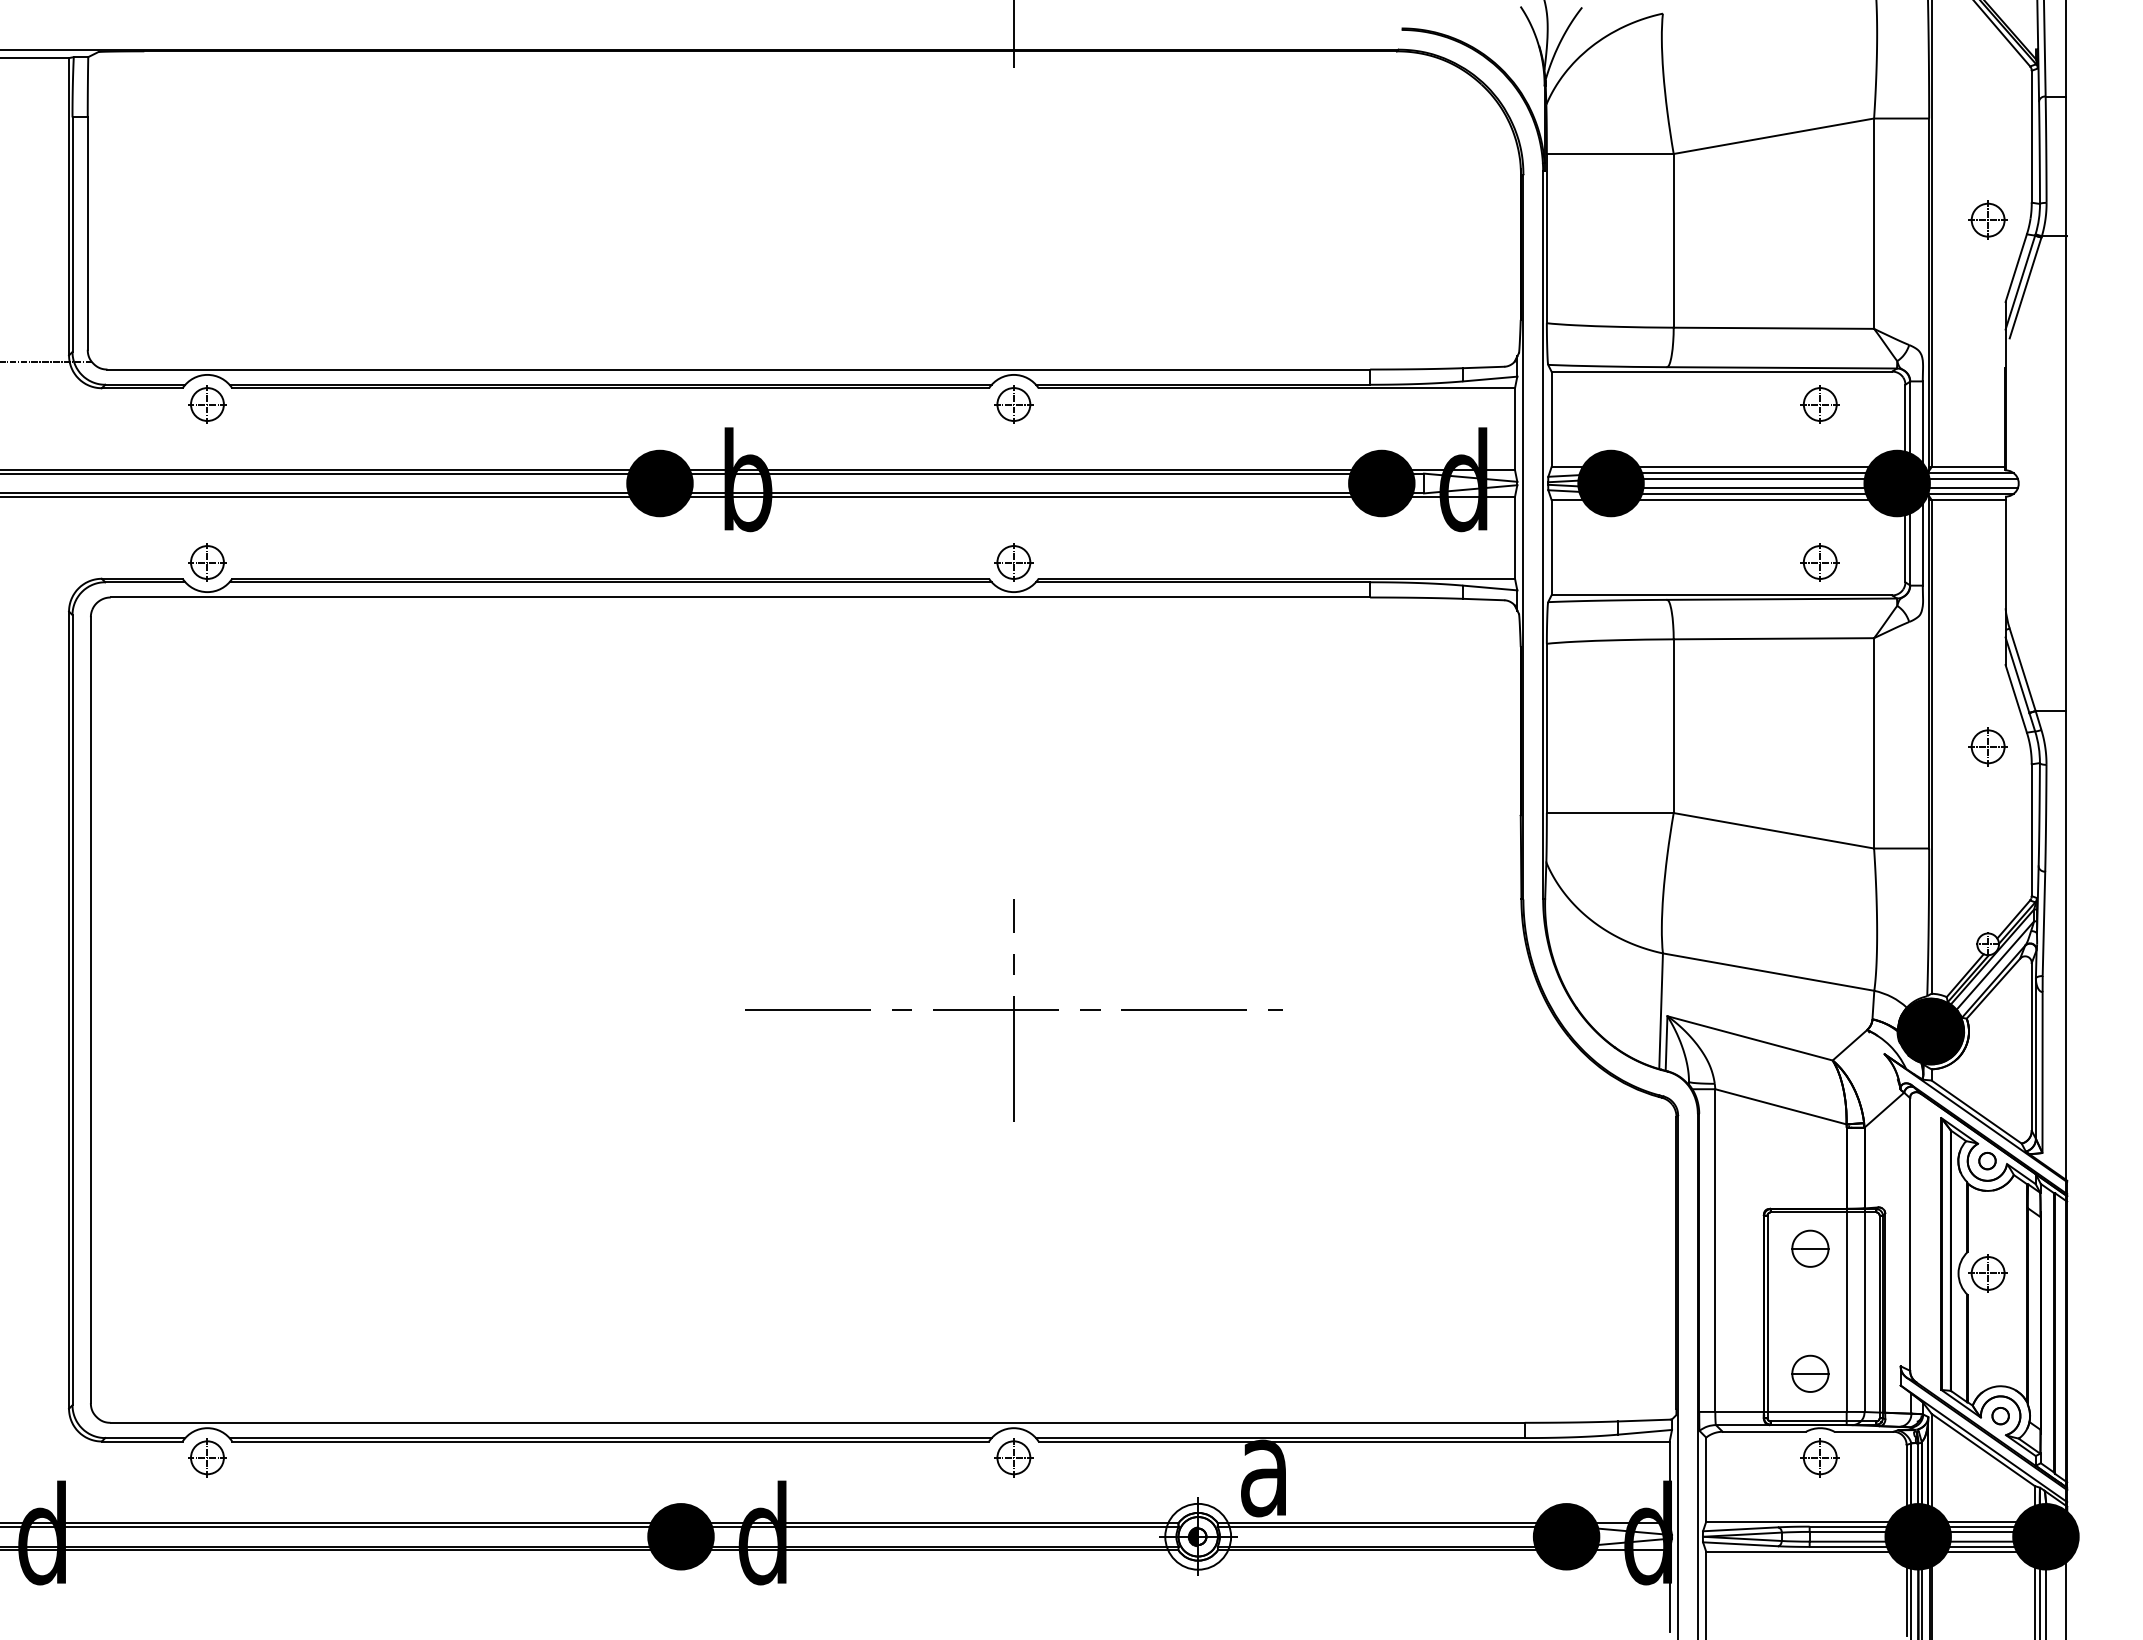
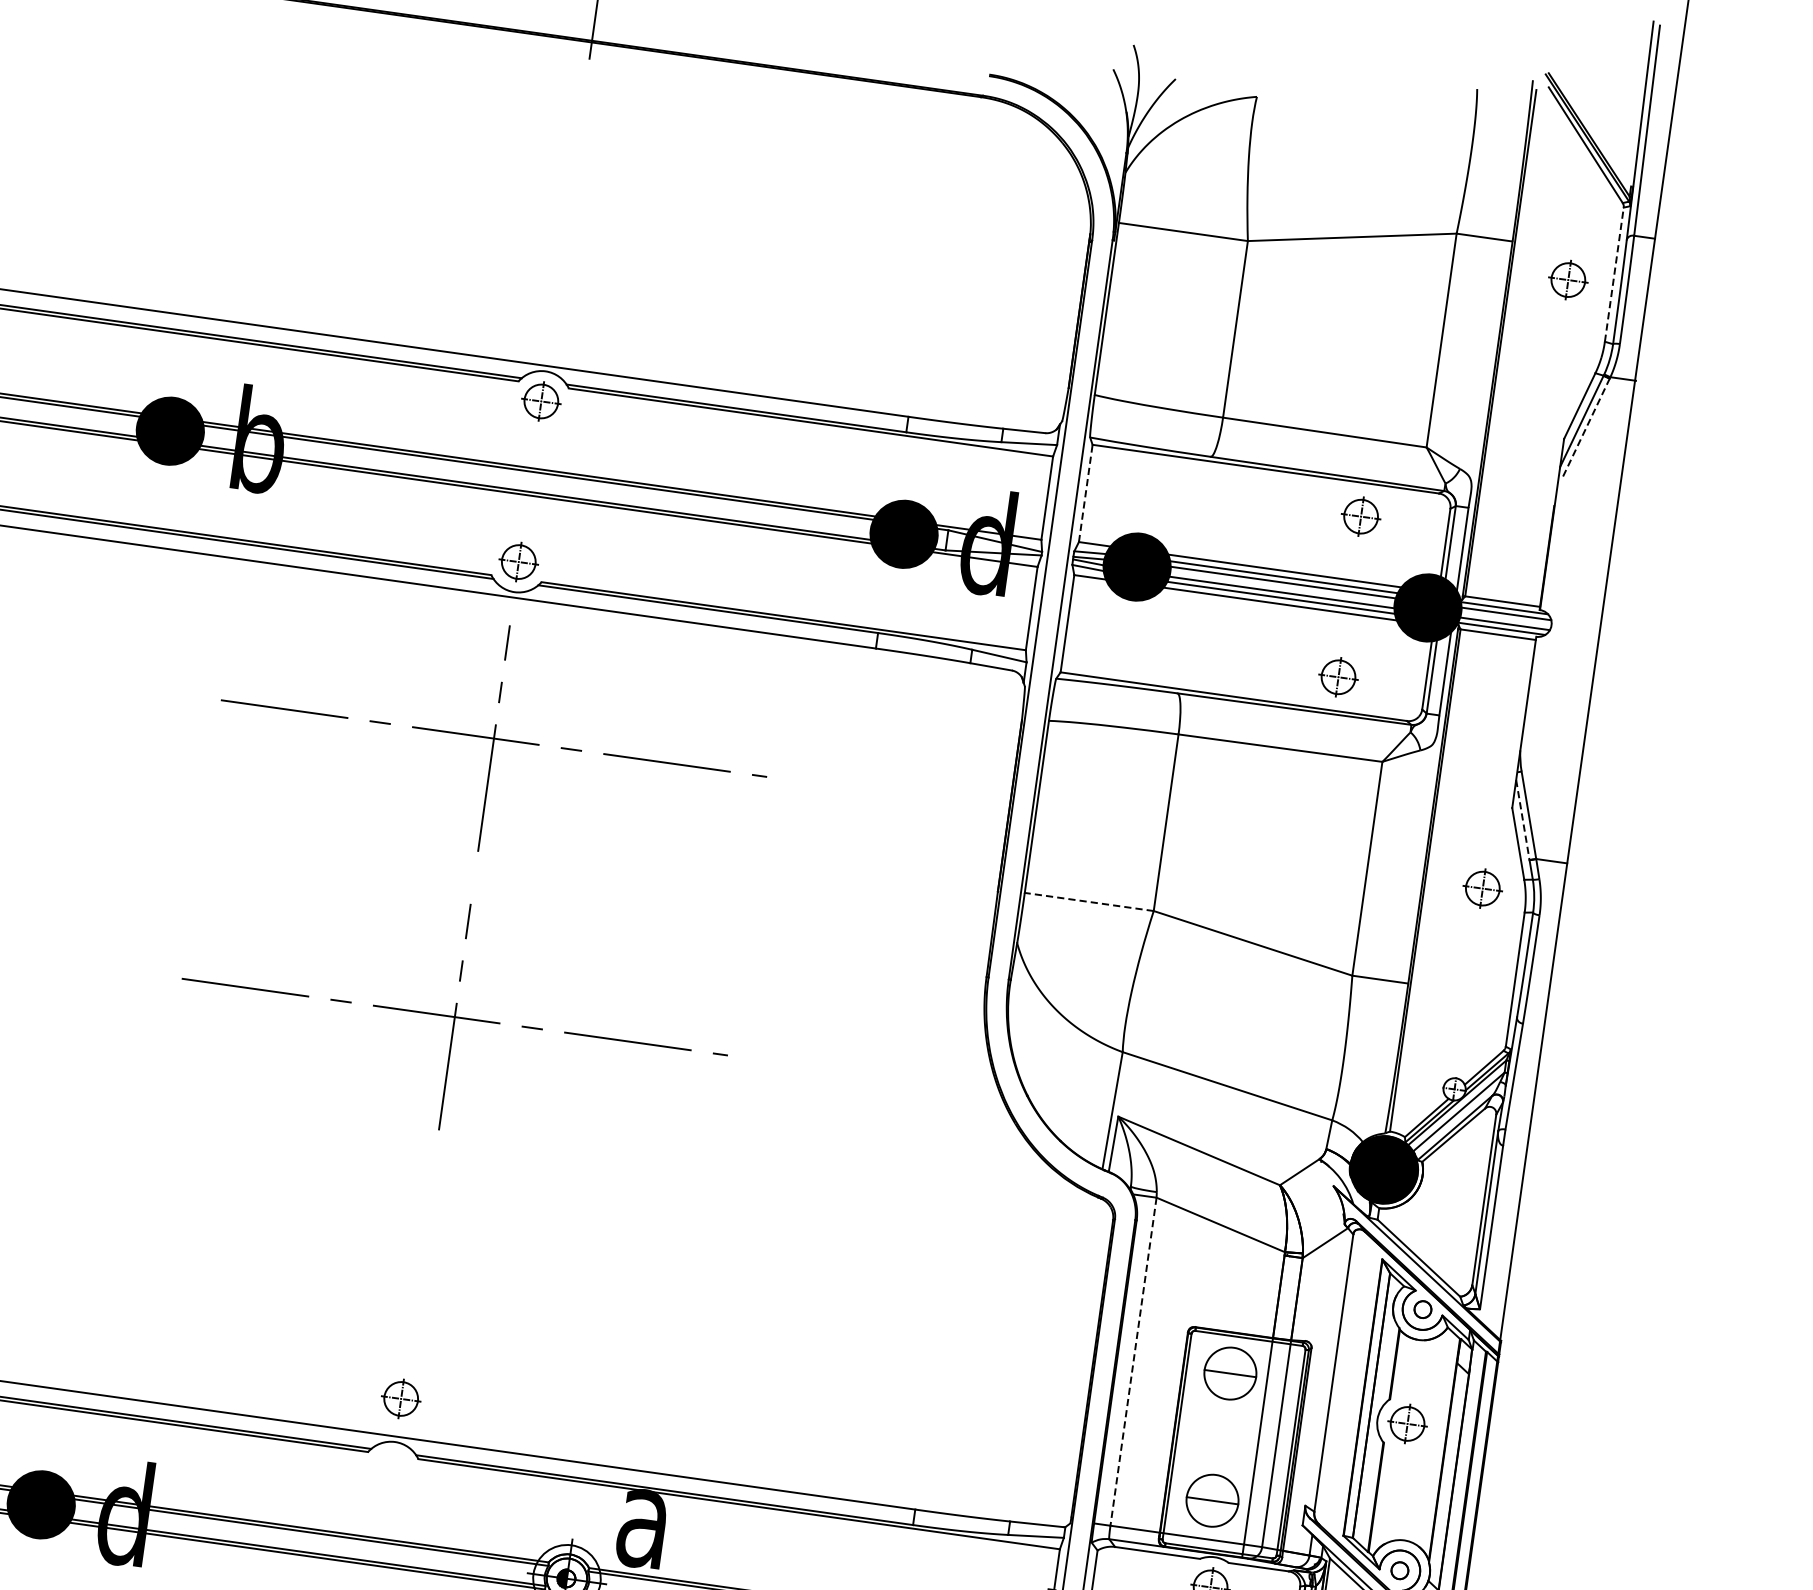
line: (2031, 136) -> (1614, 274), solid -> dashed
part: (1987, 219) -> (1567, 279), moved
line: (2025, 287) -> (1586, 427), solid -> dashed
line: (1551, 419) -> (1085, 493), solid -> dashed
line: (2017, 675) -> (1522, 820), solid -> dashed
part: (1013, 736) -> (493, 738), added
line: (1609, 813) -> (1088, 902), solid -> dashed
part: (1810, 1248) -> (1230, 1373), size x1.4
line: (1715, 1251) -> (1133, 1362), solid -> dashed
part: (1810, 1373) -> (1212, 1500), size x1.4
part: (1013, 1457) -> (400, 1398), moved

